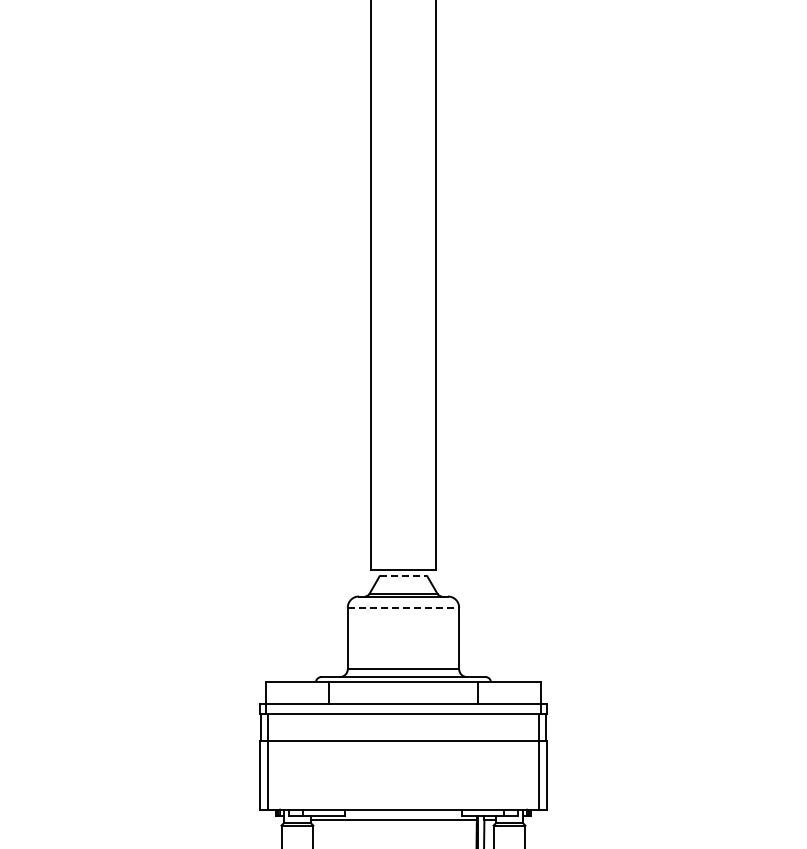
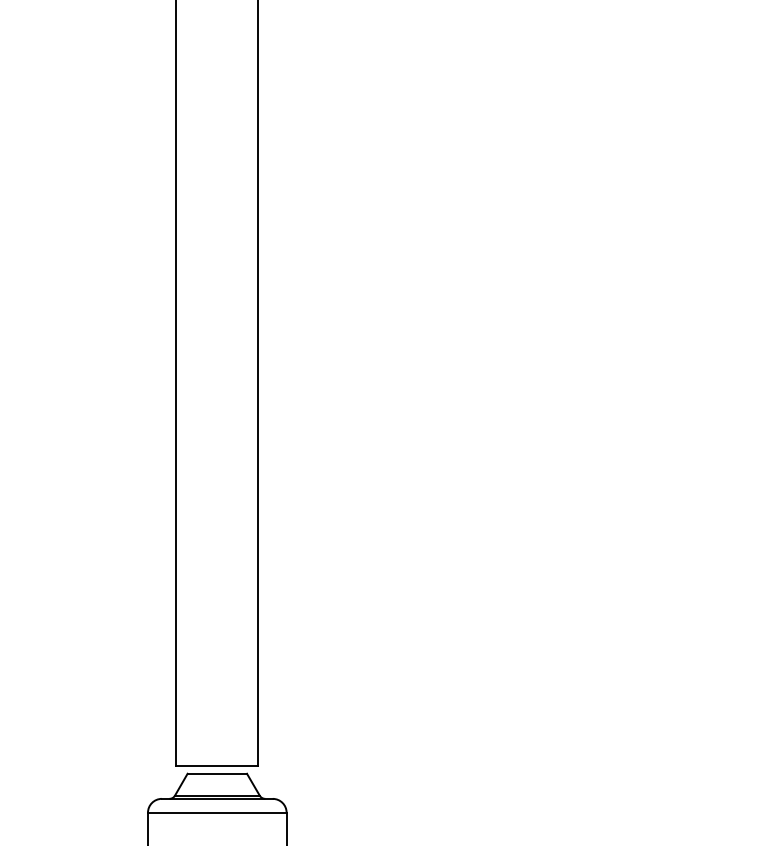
line: (403, 576) -> (217, 773), dashed -> solid
line: (403, 607) -> (217, 812), dashed -> solid

